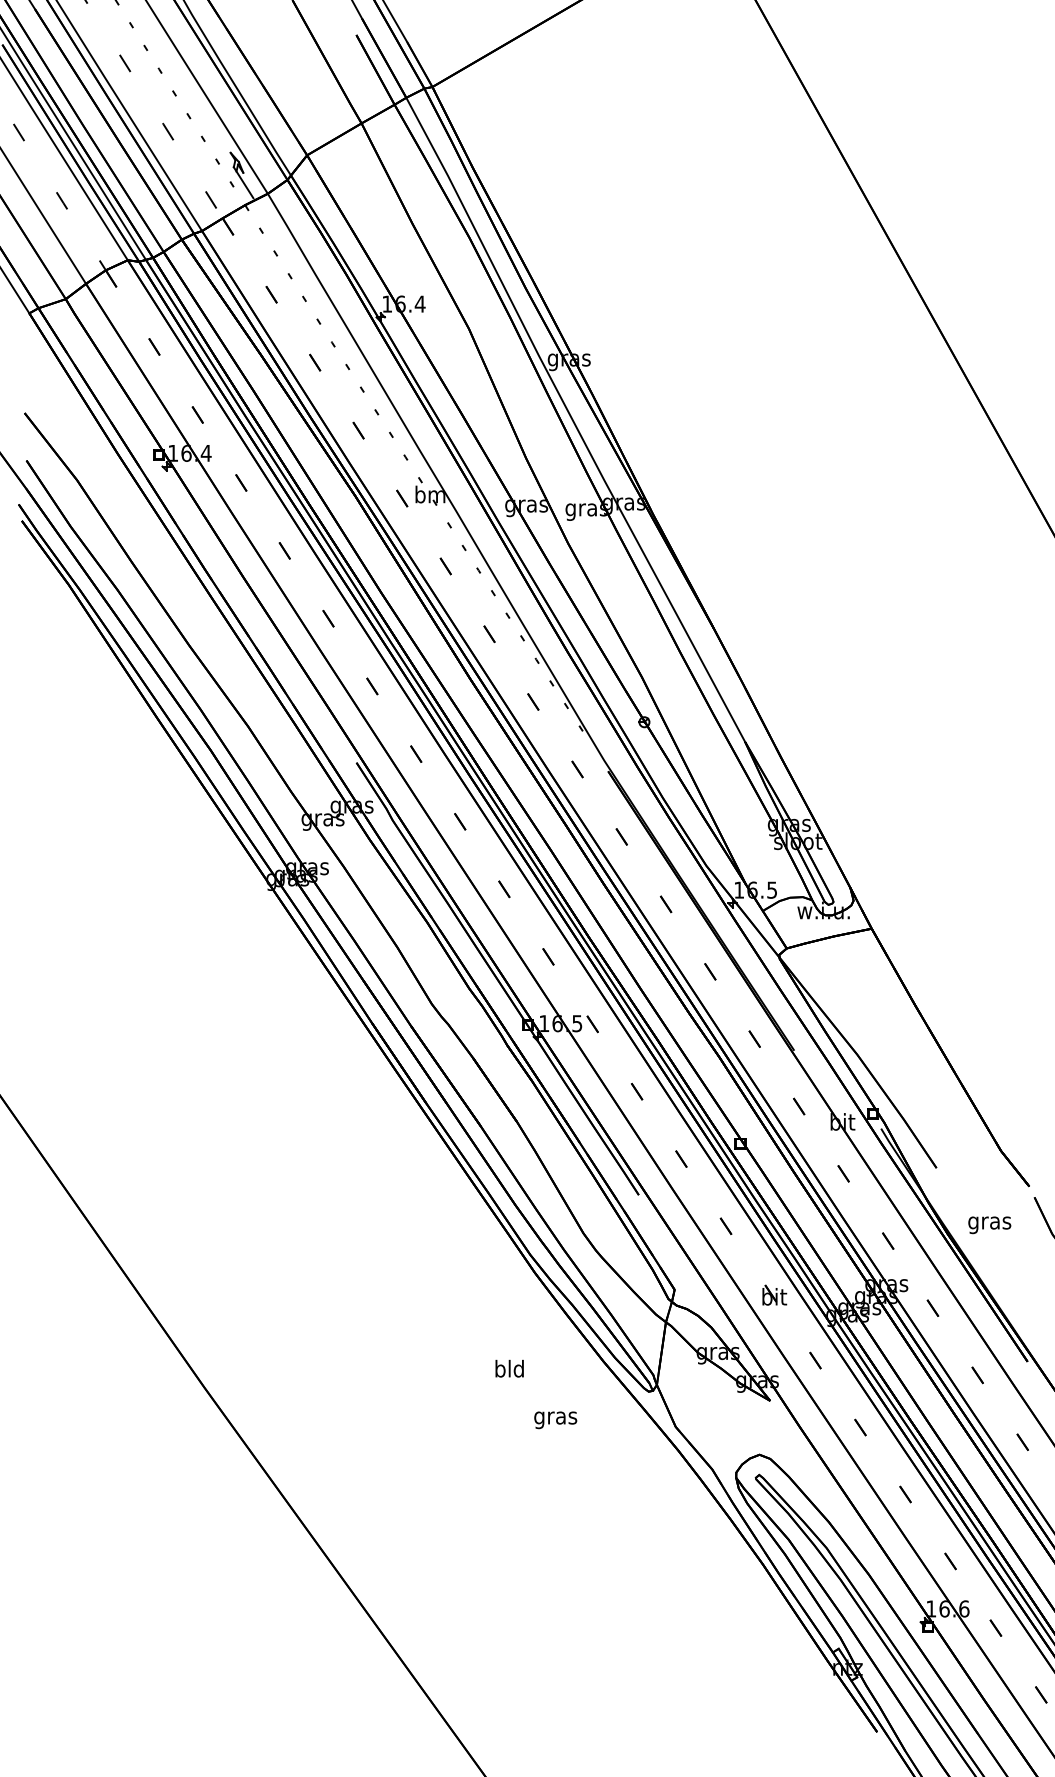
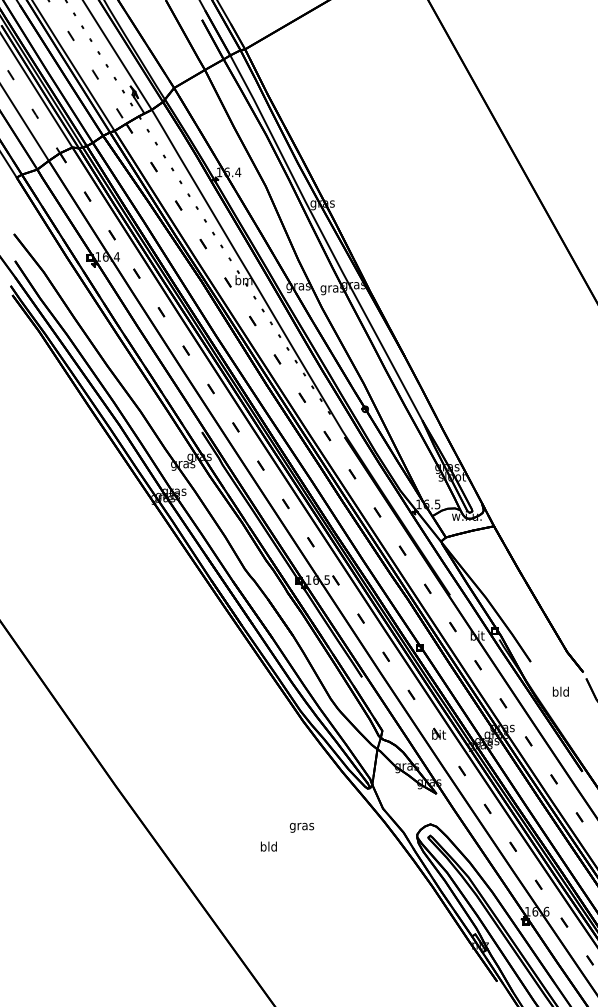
text: (988, 1222) -> (560, 692), gras -> bld
text: (508, 1368) -> (268, 846), moved
text: (554, 1419) -> (301, 827), moved

